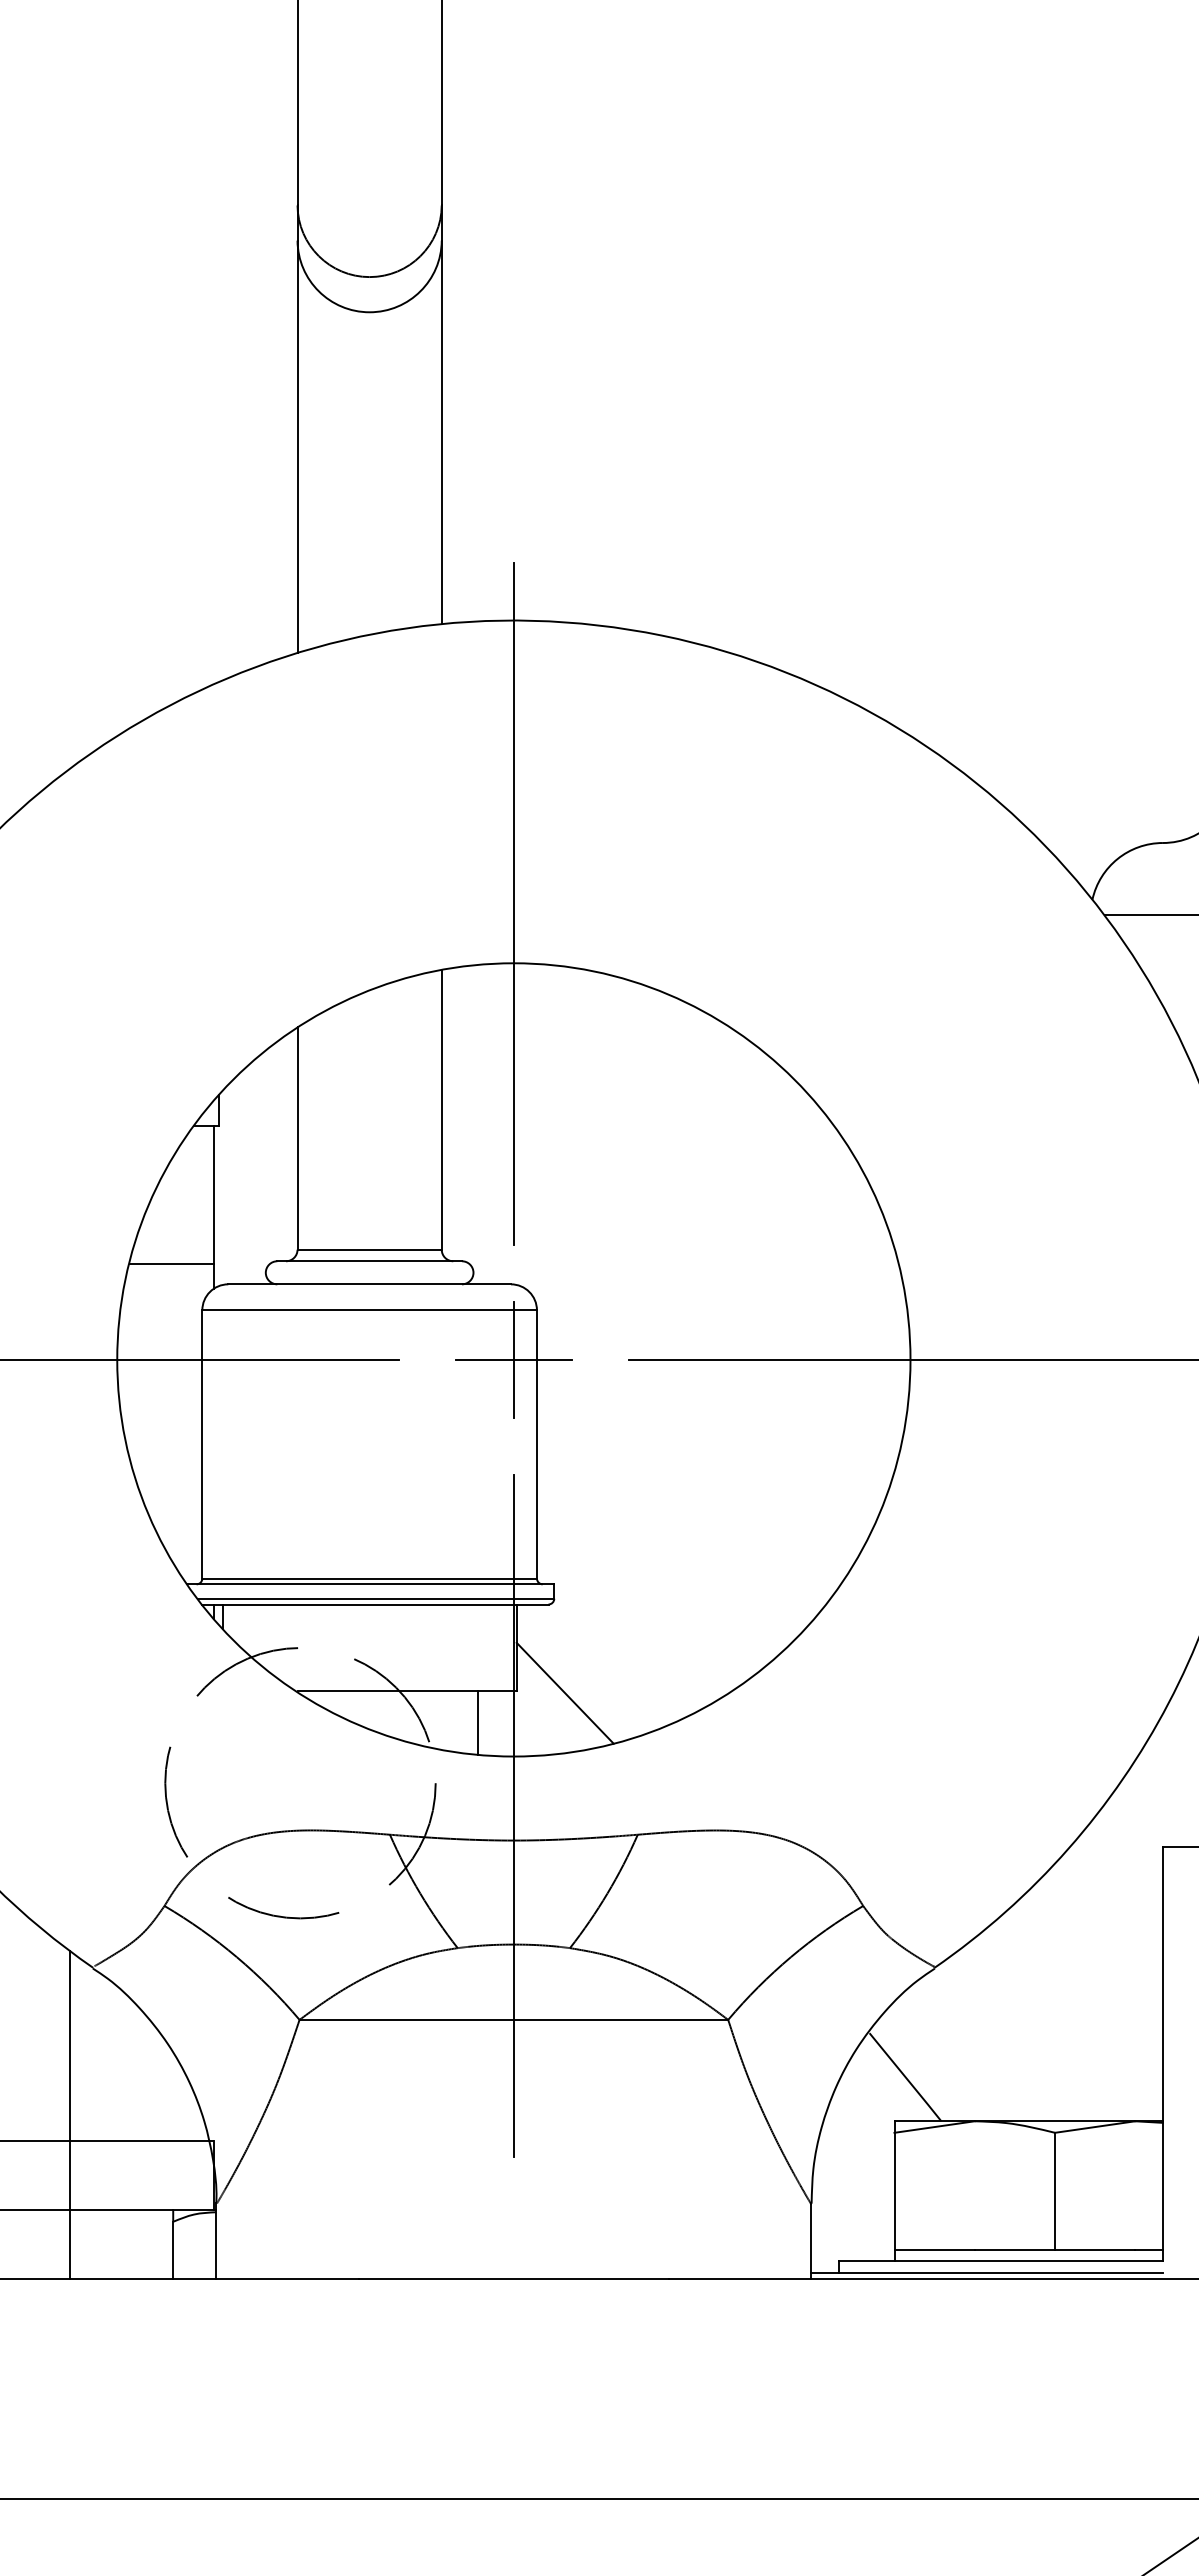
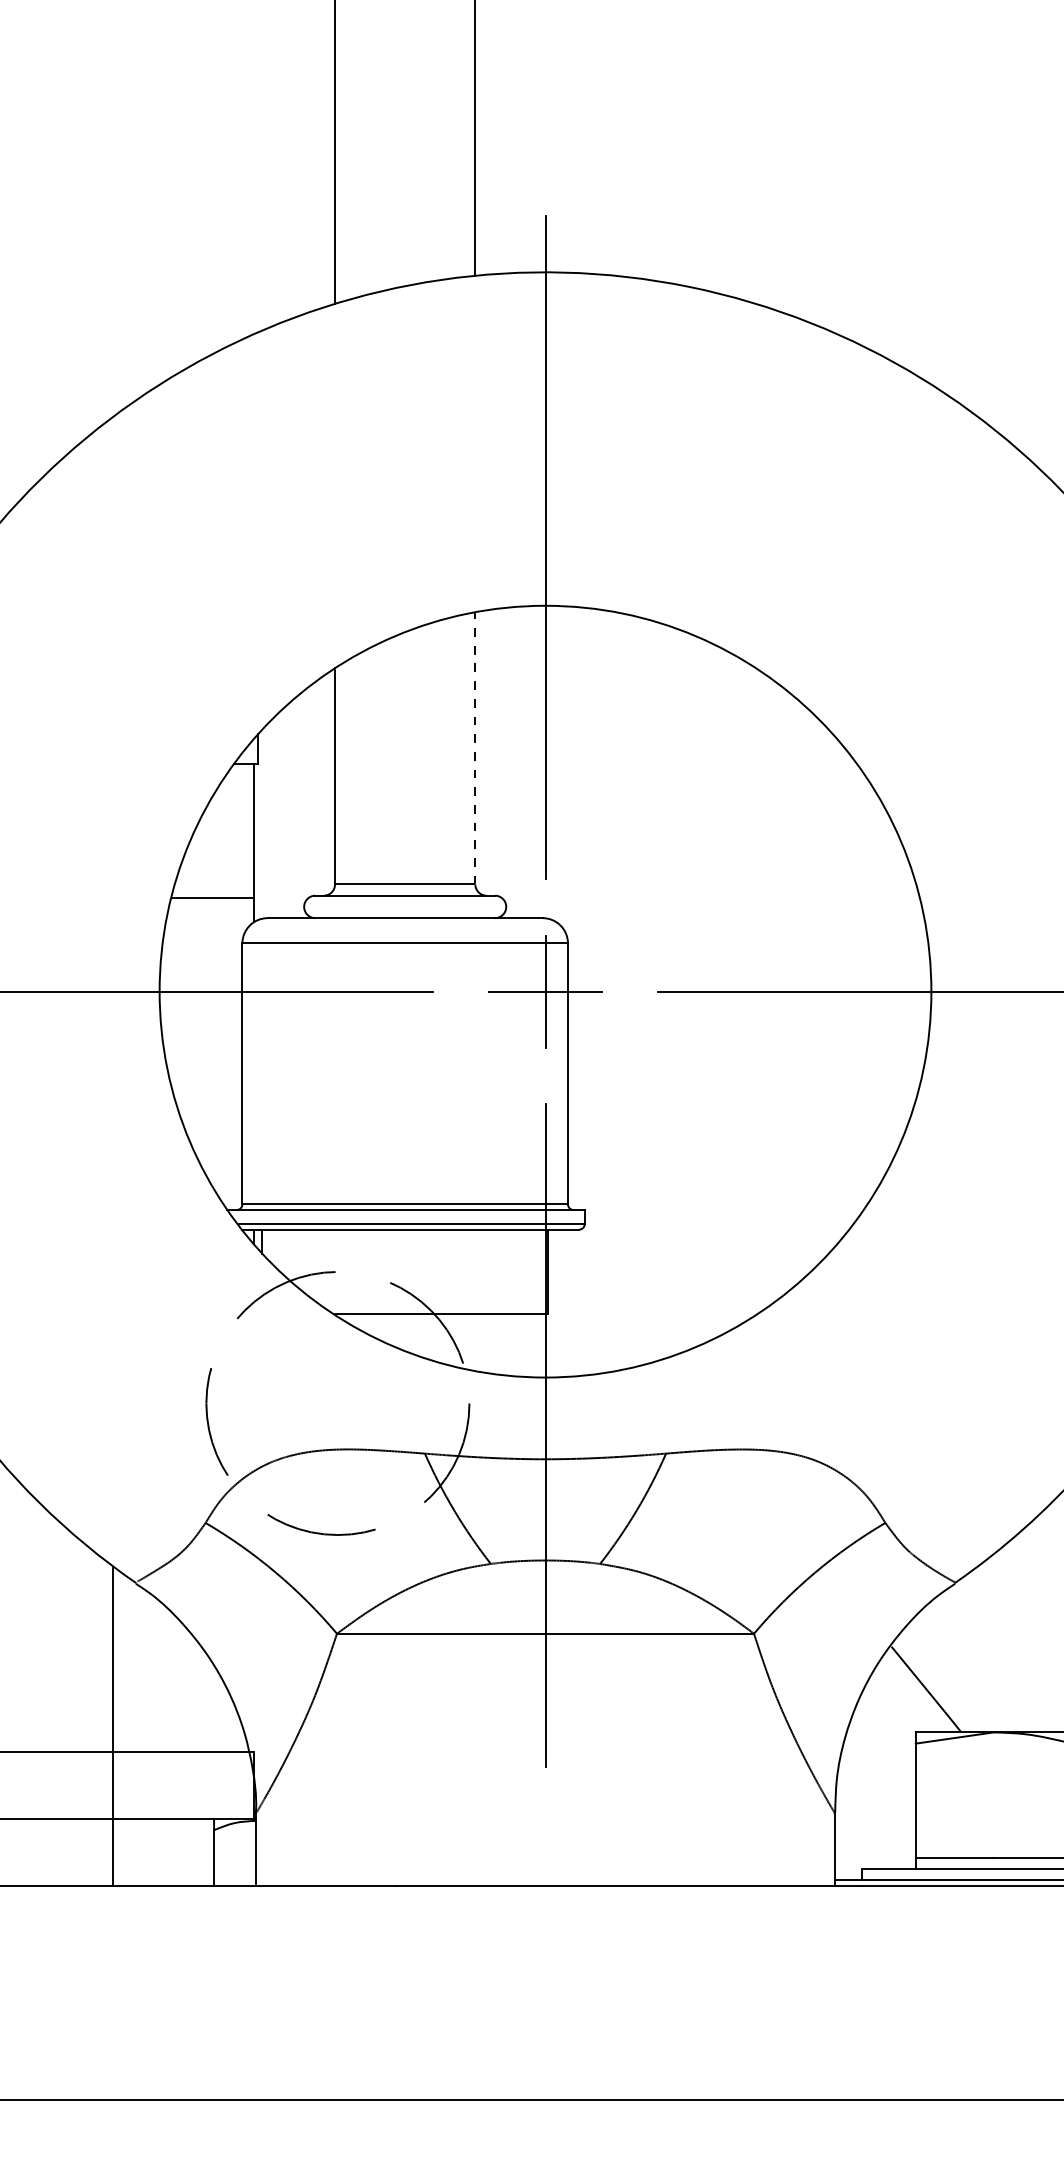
line: (441, 1109) -> (475, 748), solid -> dashed
line: (564, 1692) -> (594, 1315), removed
line: (477, 1722) -> (510, 1344), removed

